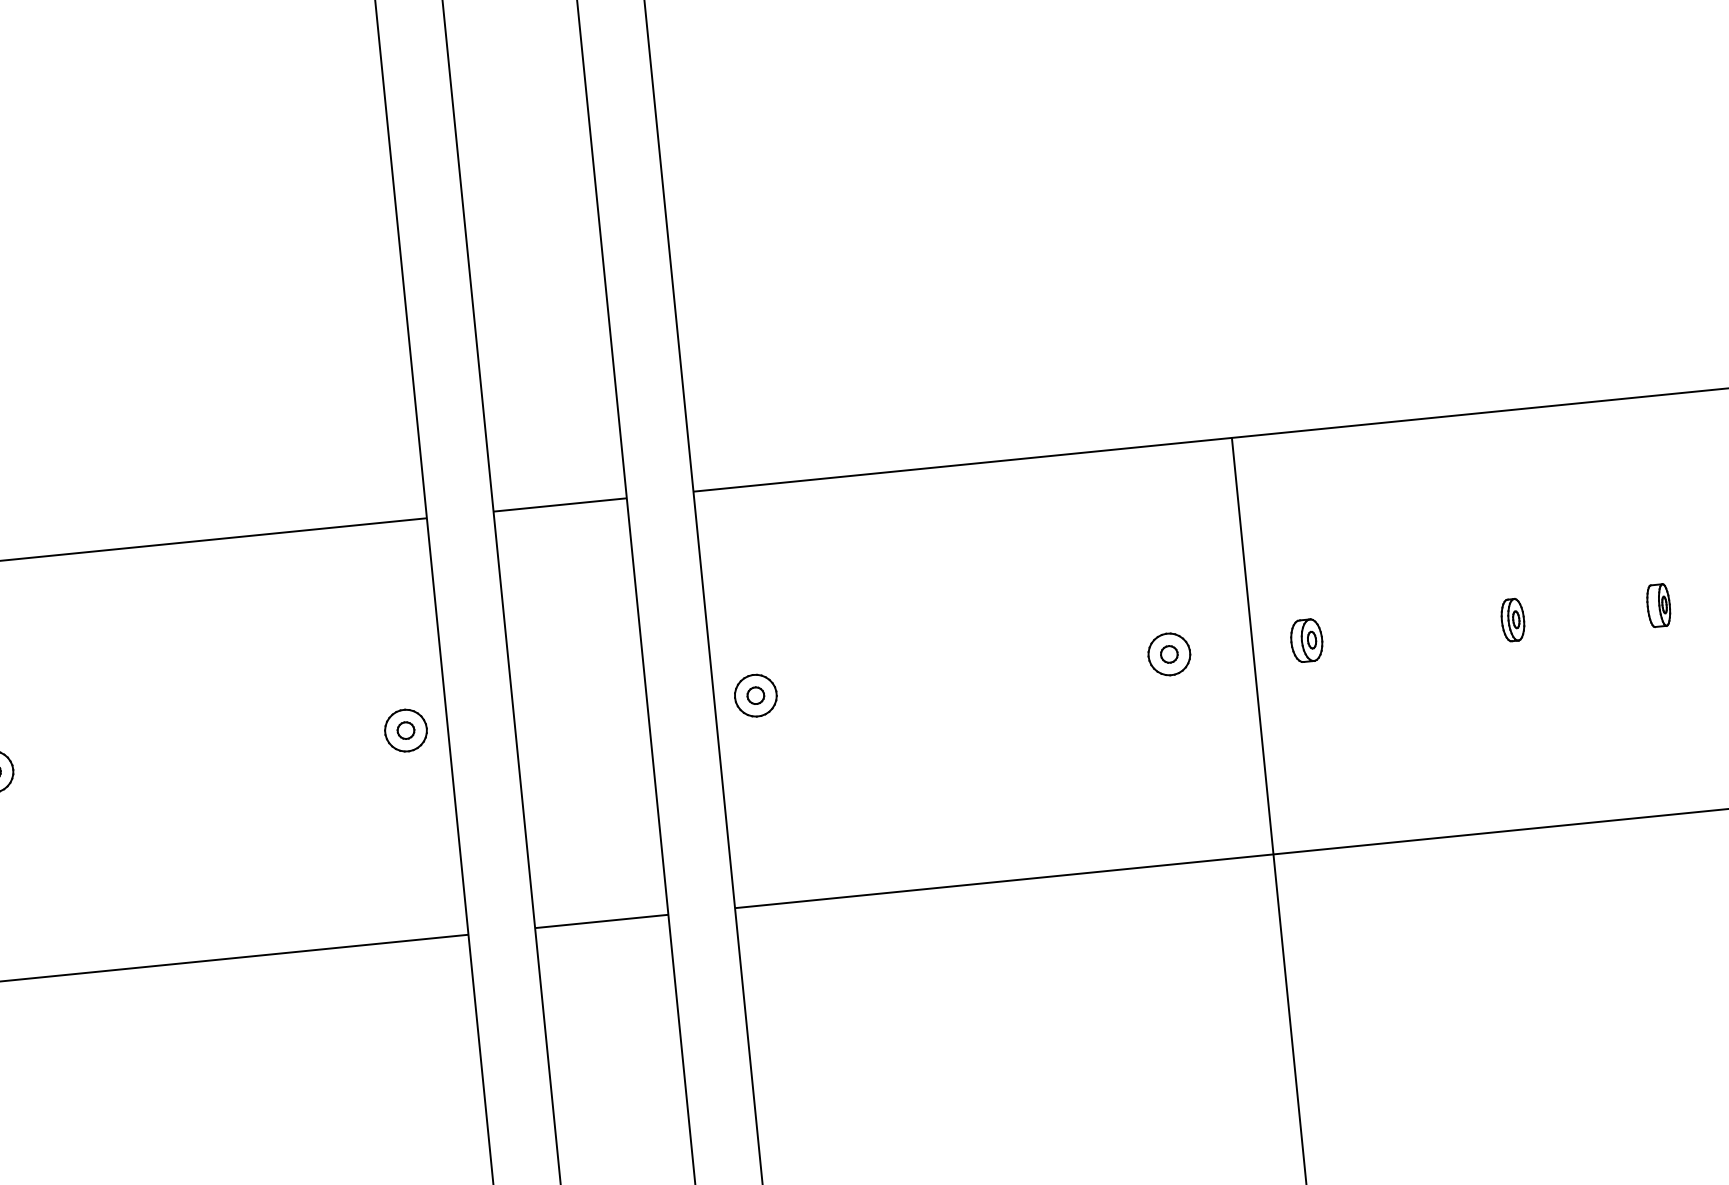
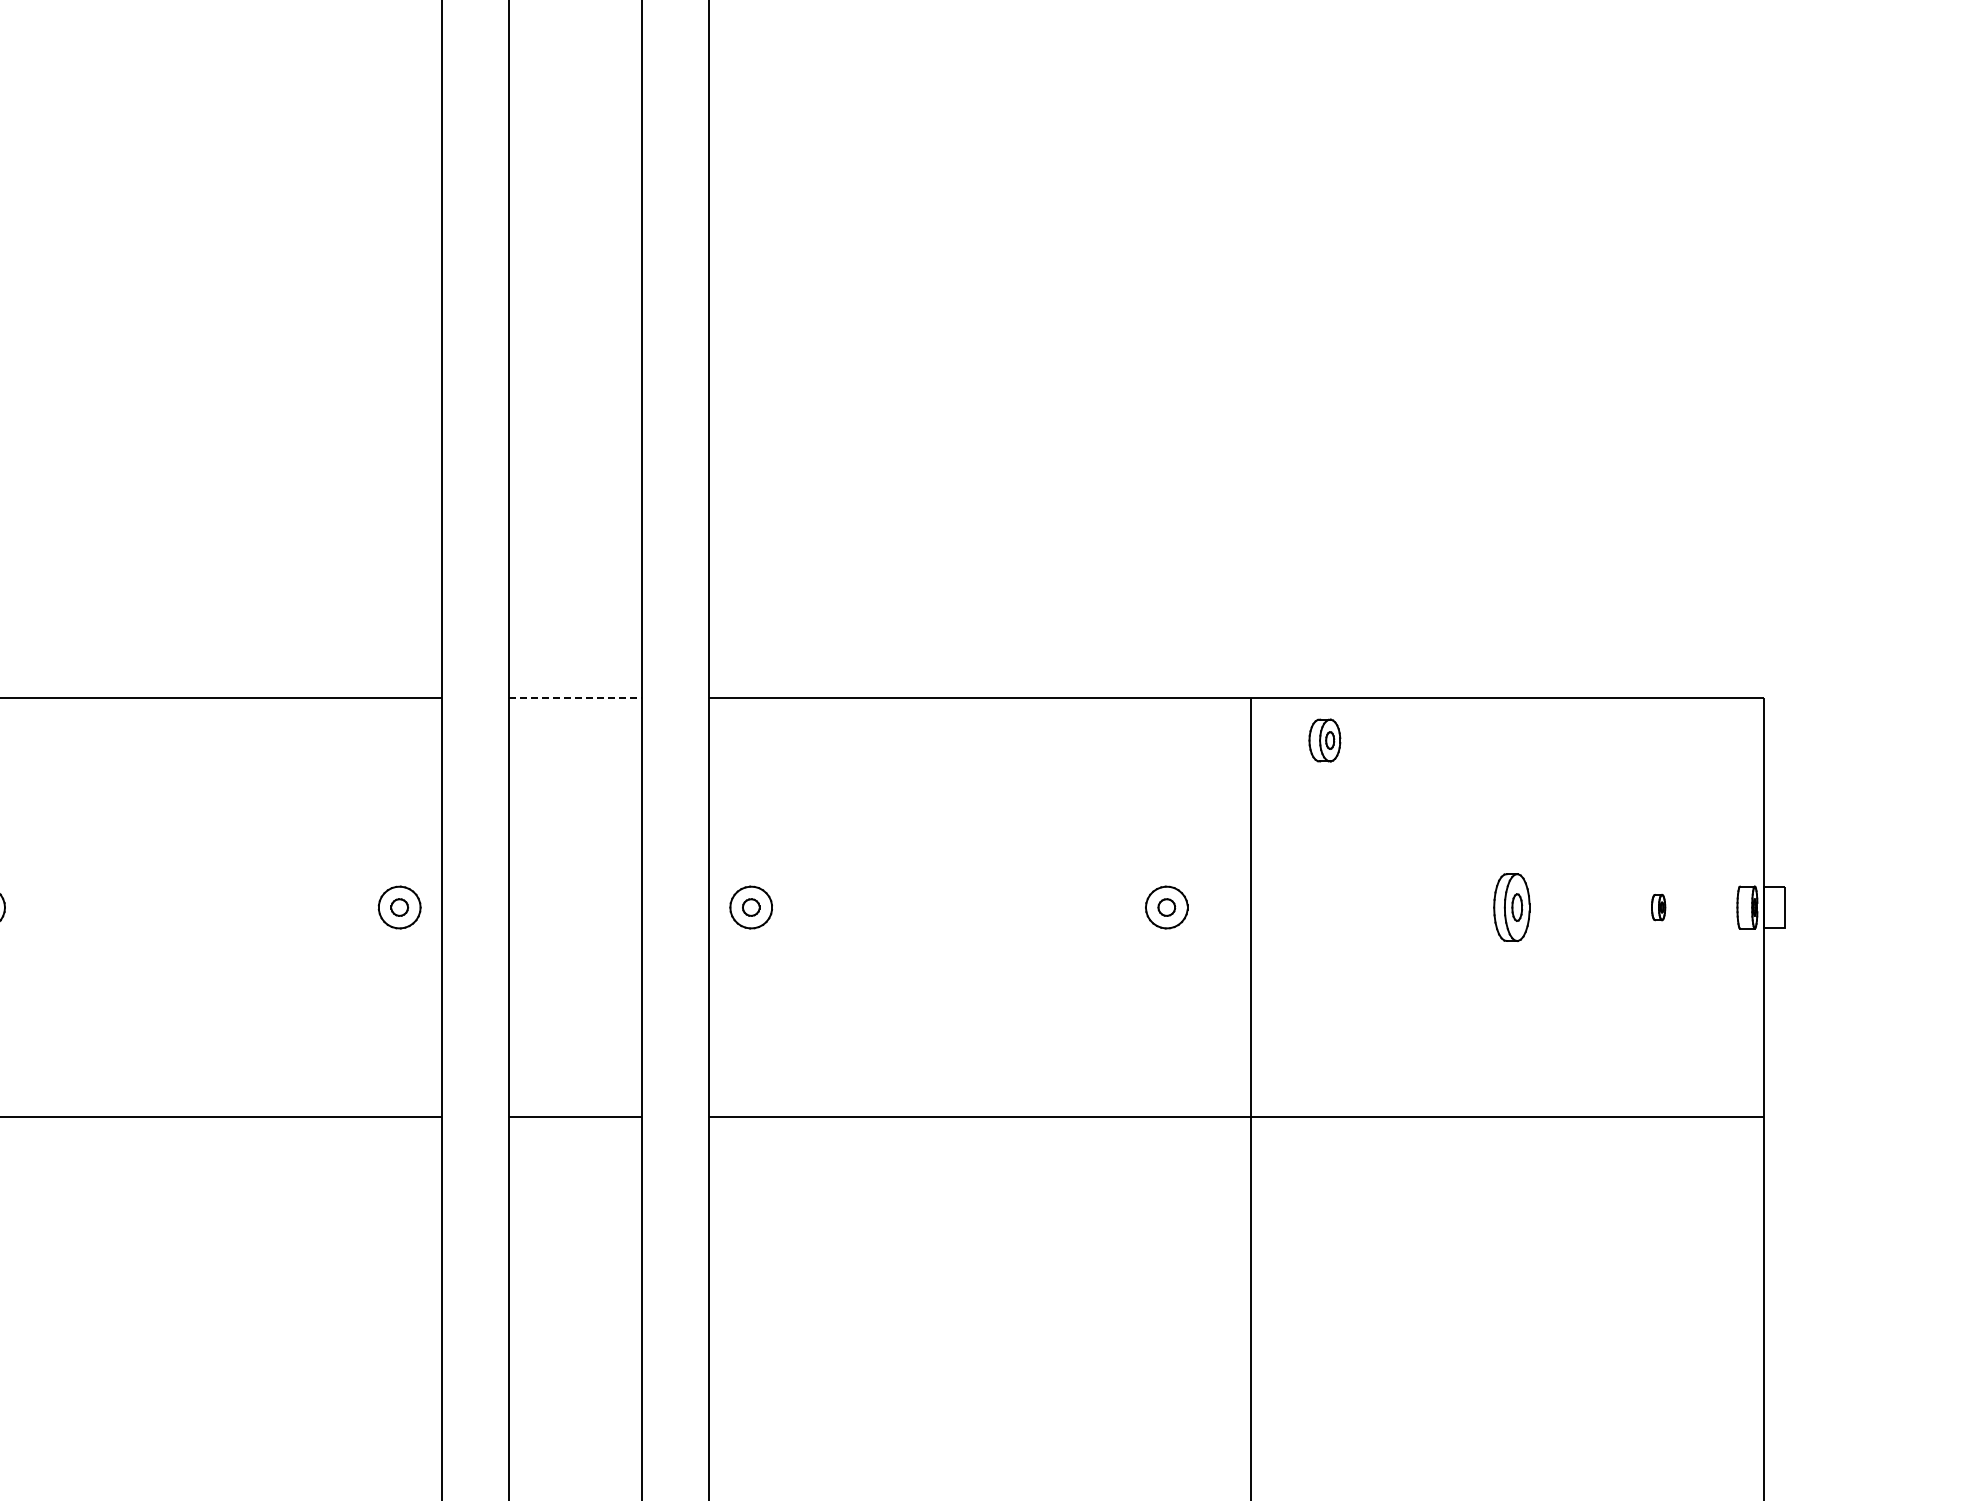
line: (560, 505) -> (575, 698), solid -> dashed
part: (1658, 605) -> (1658, 907), size x0.6
part: (1513, 620) -> (1512, 907), size x1.6
part: (1306, 640) -> (1324, 740), moved

